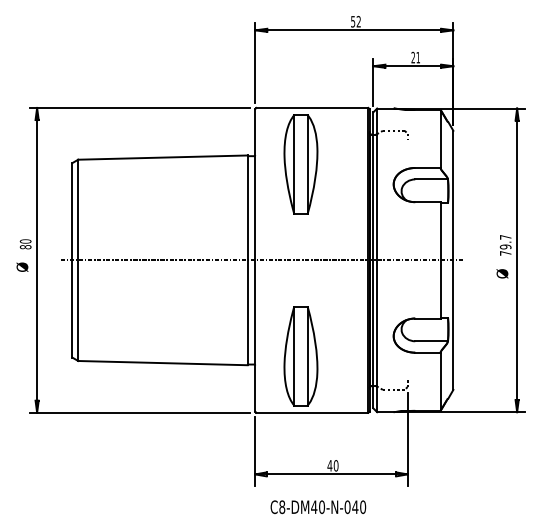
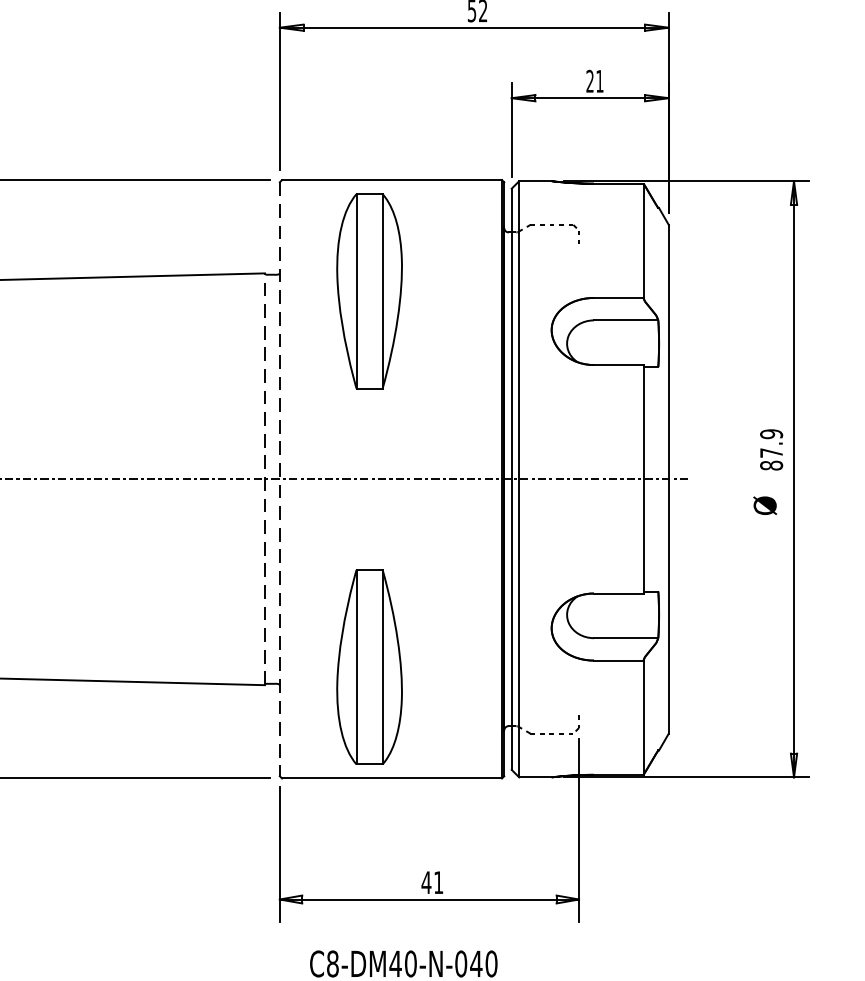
text: (505, 244) -> (771, 448), 79.7 -> 87.9
line: (247, 260) -> (264, 479), solid -> dashed
line: (255, 260) -> (280, 479), solid -> dashed
text: (335, 465) -> (437, 882), 40 -> 41

